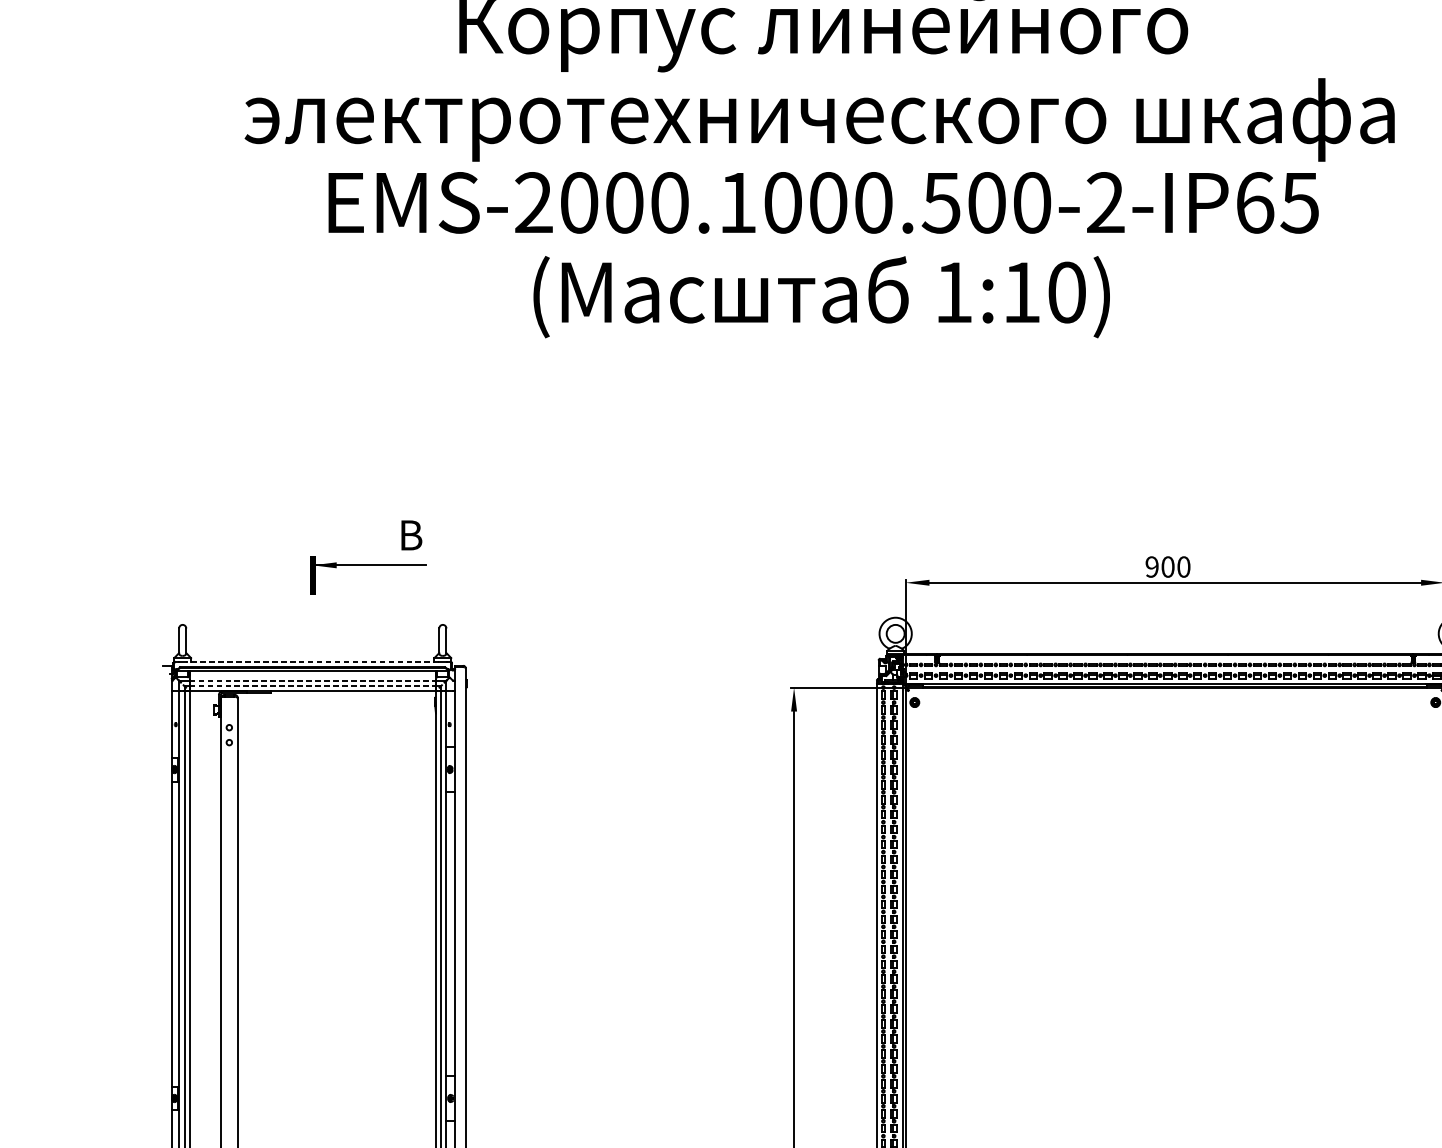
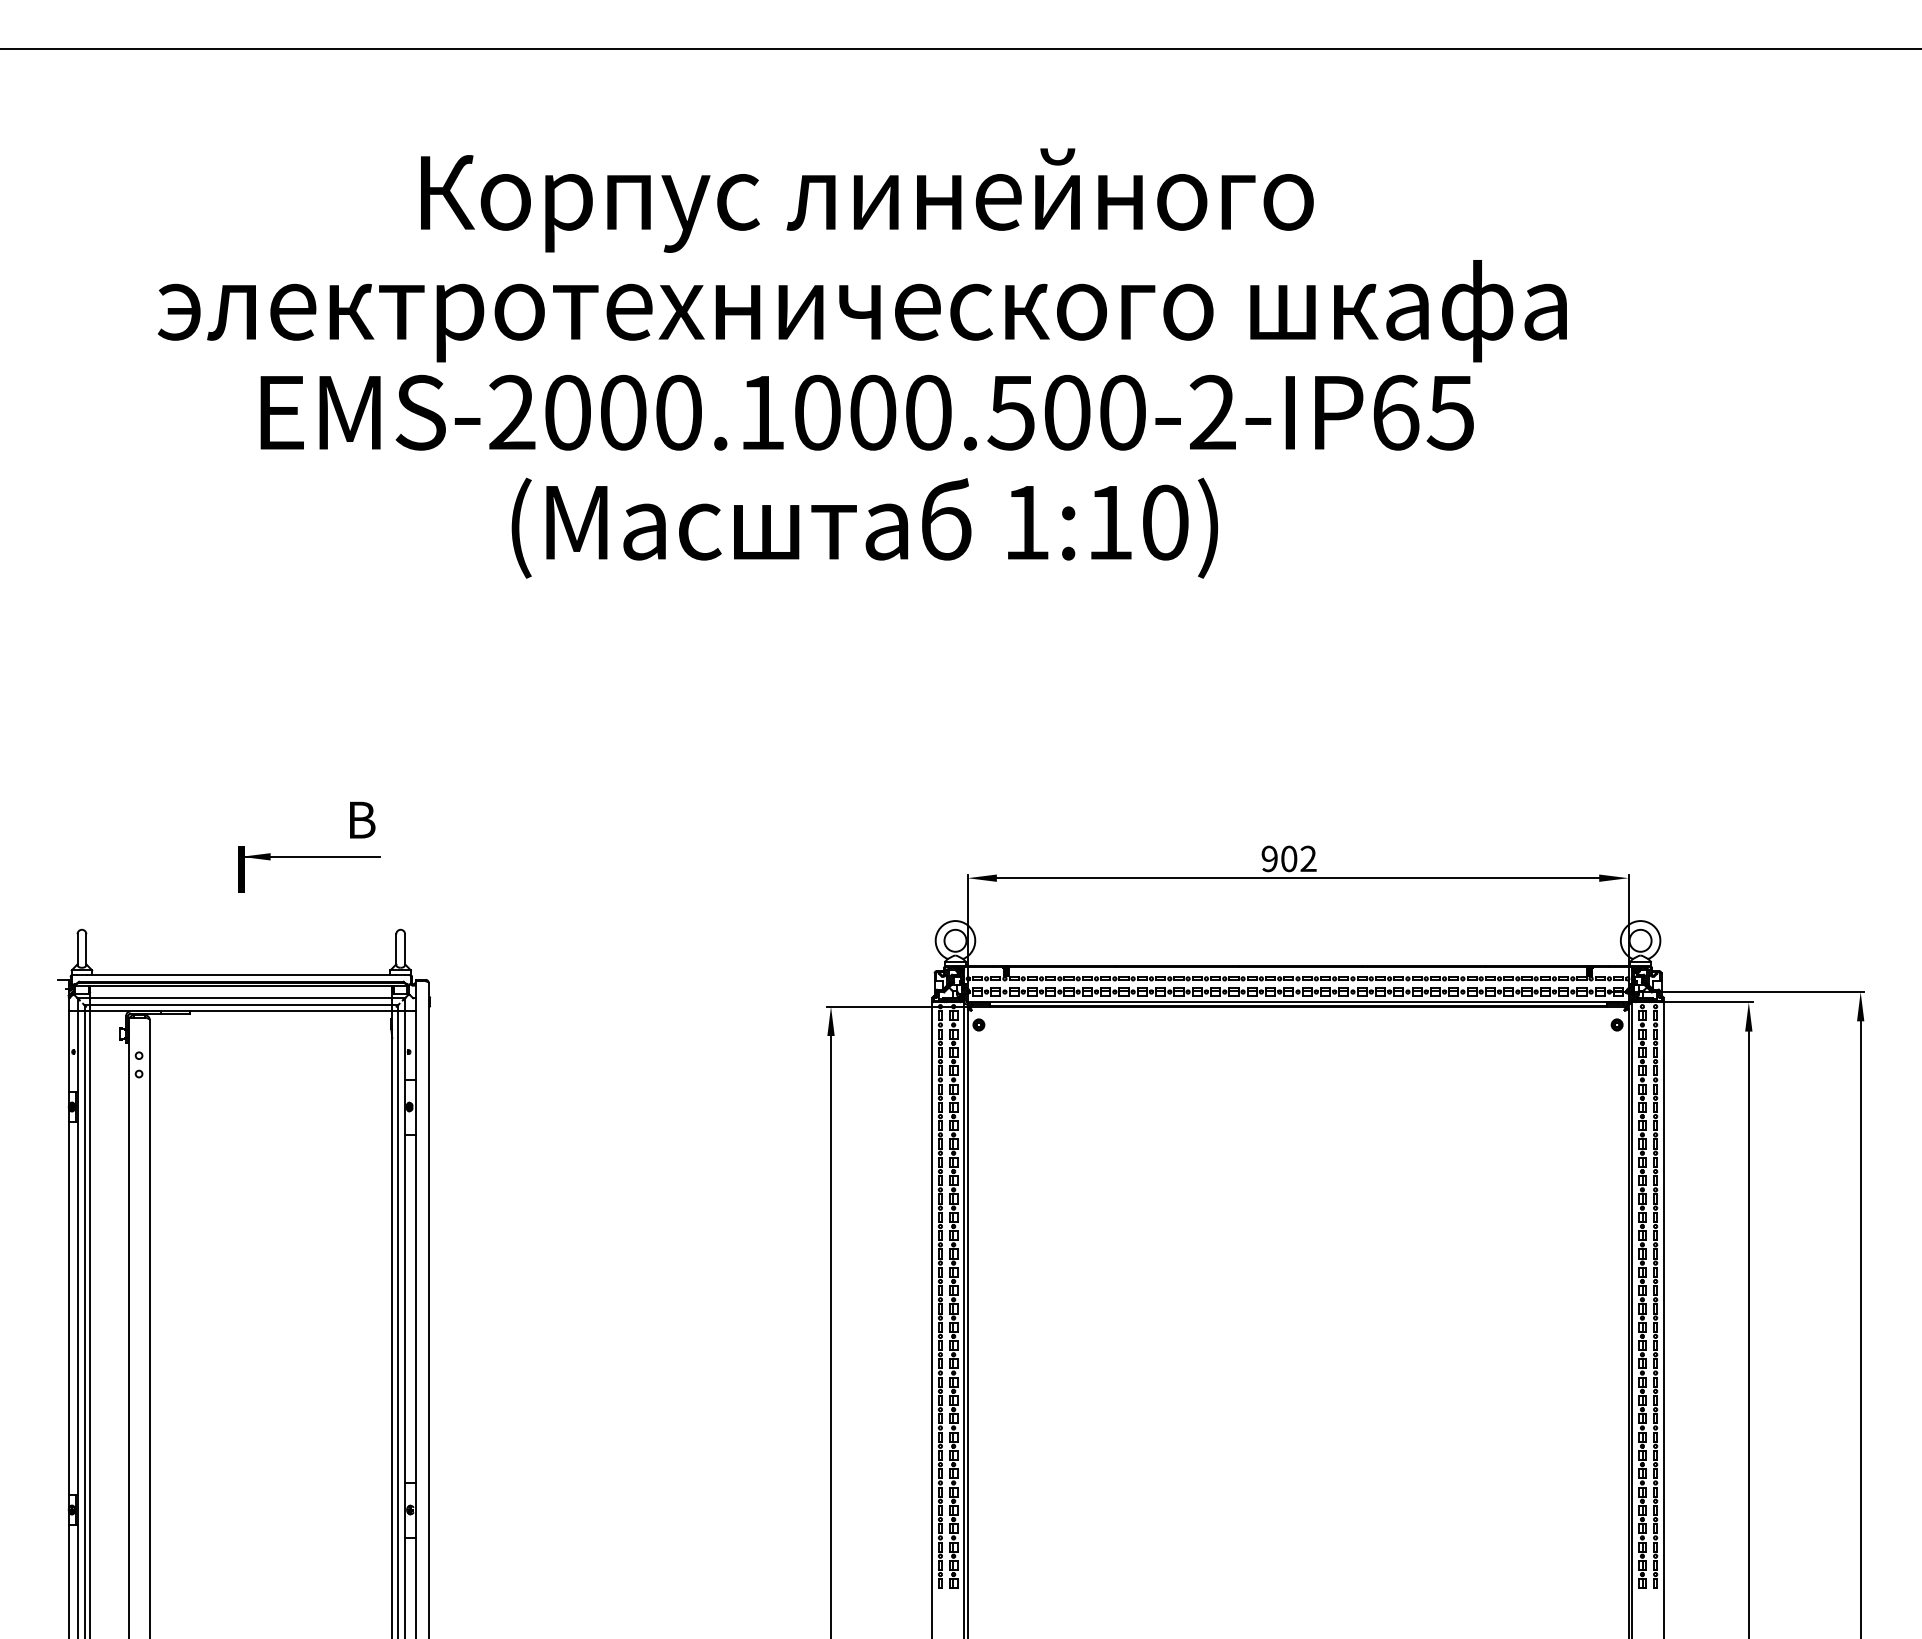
text: (1183, 566) -> (1308, 858), 900 -> 902
line: (312, 661) -> (241, 974), dashed -> solid
line: (312, 680) -> (241, 998), dashed -> solid
line: (312, 686) -> (241, 1005), dashed -> solid

